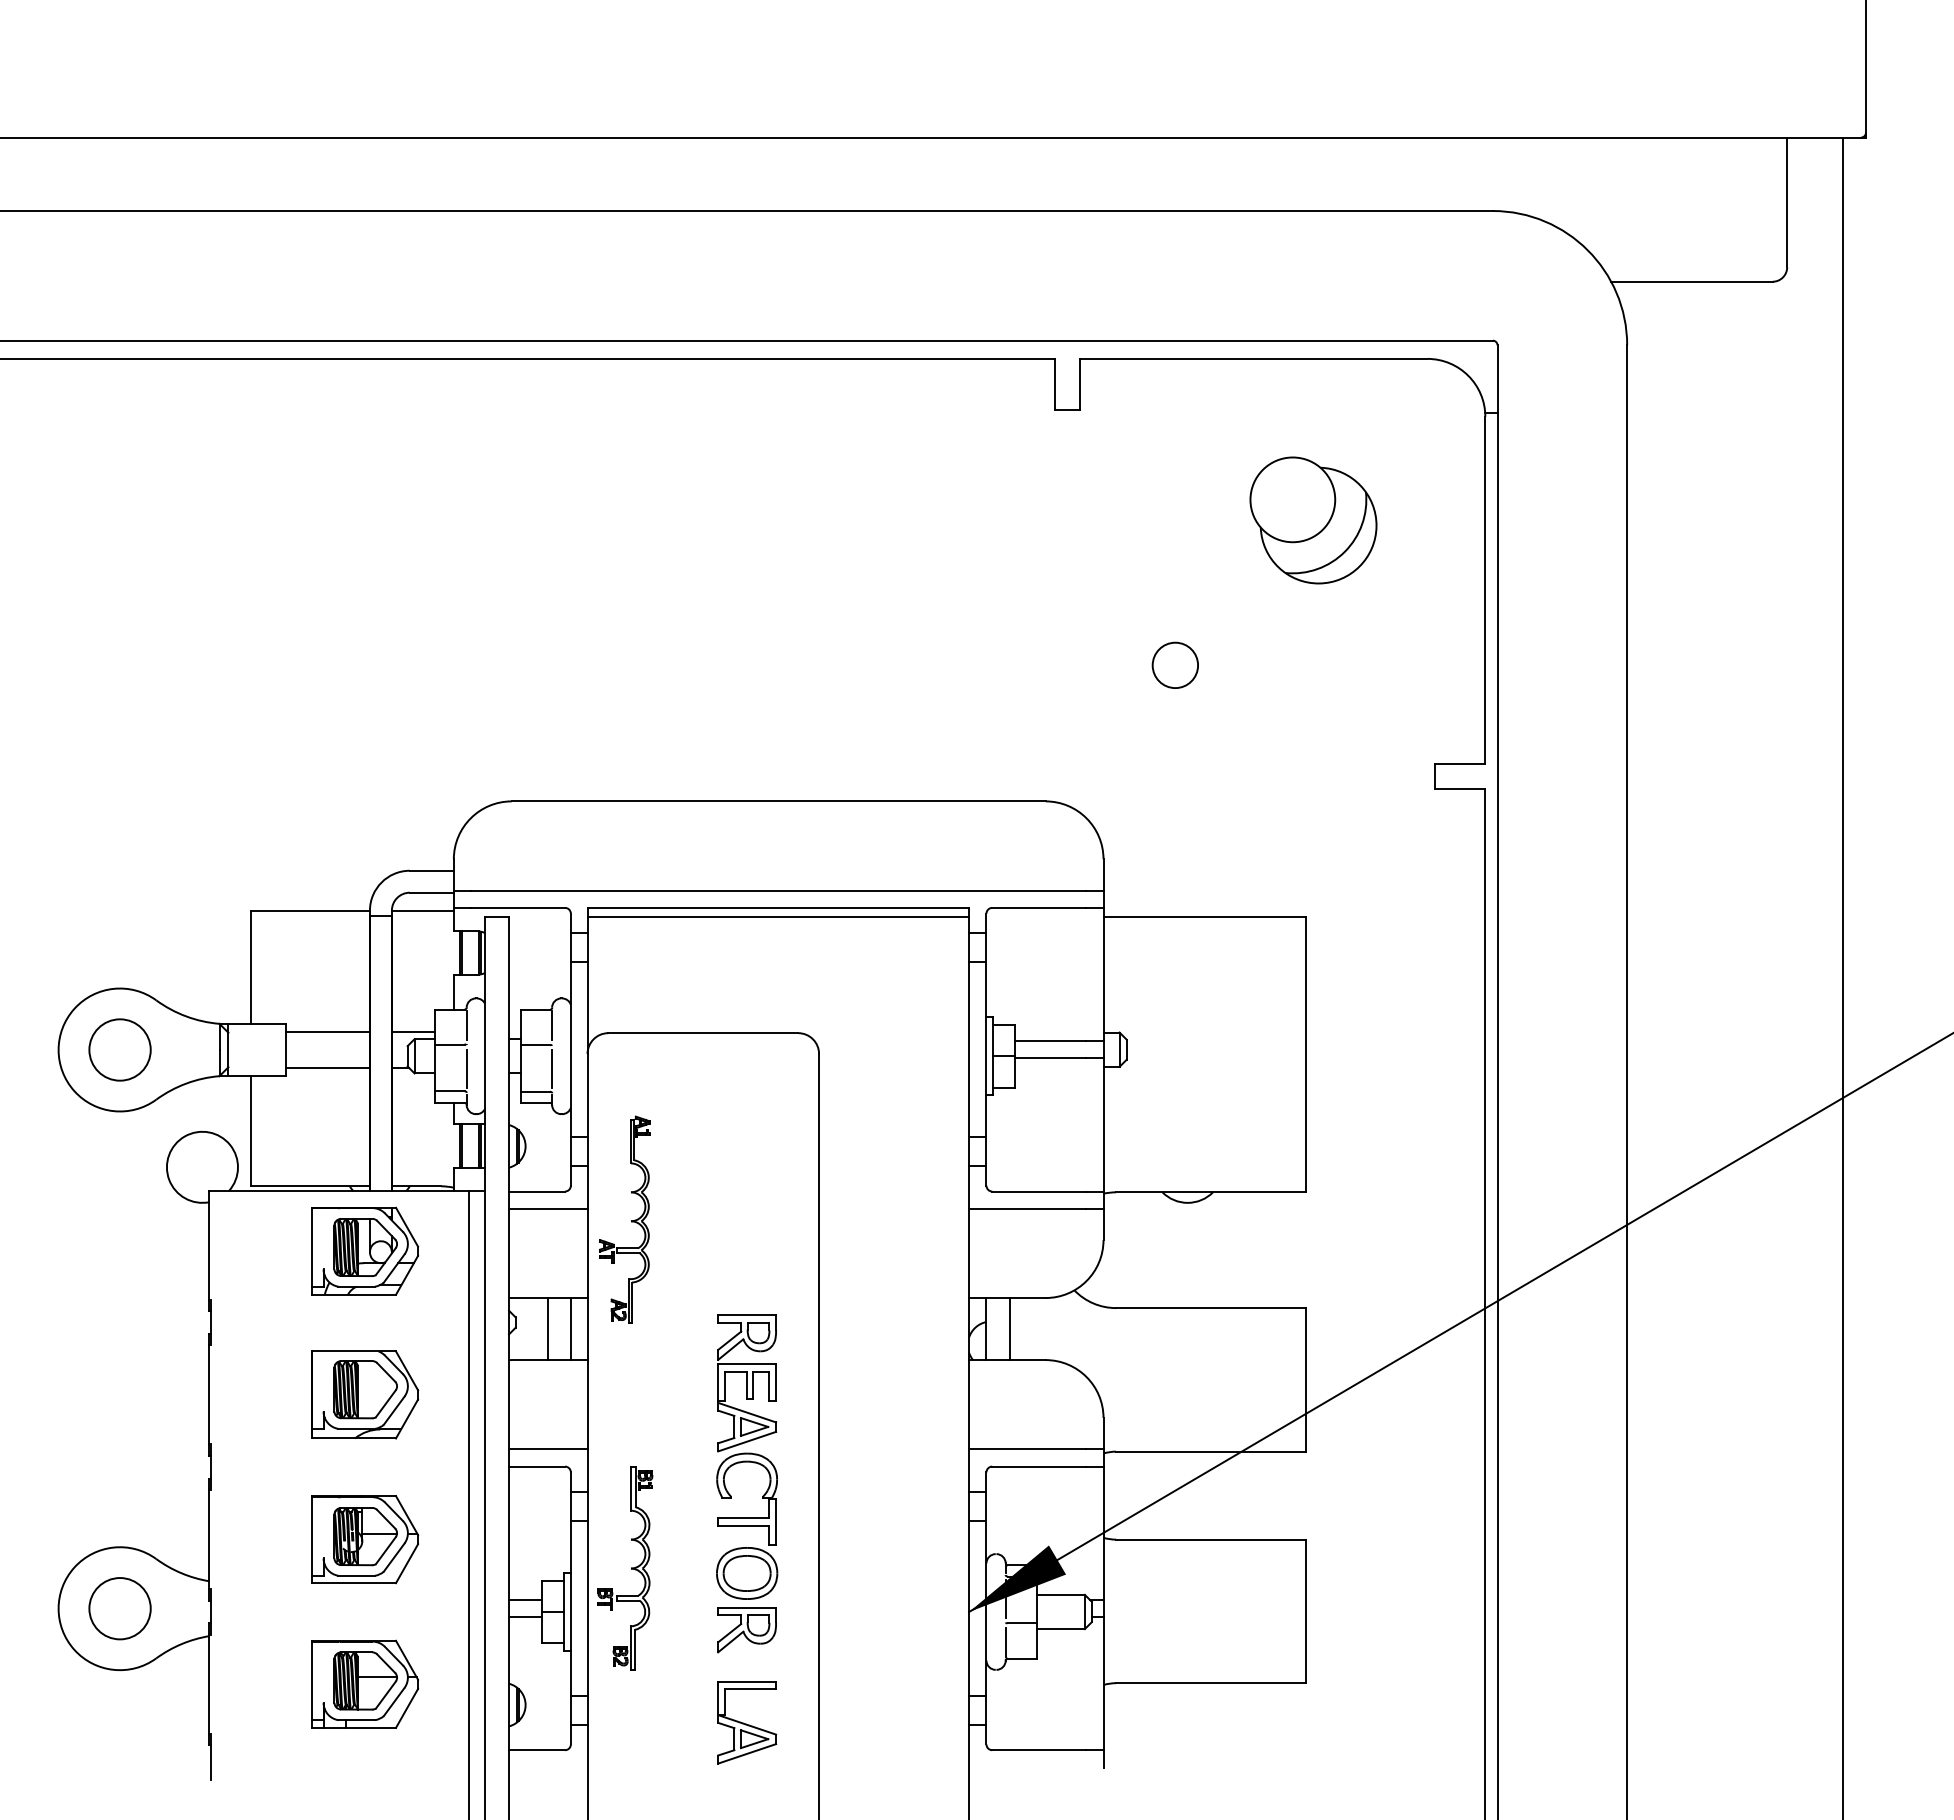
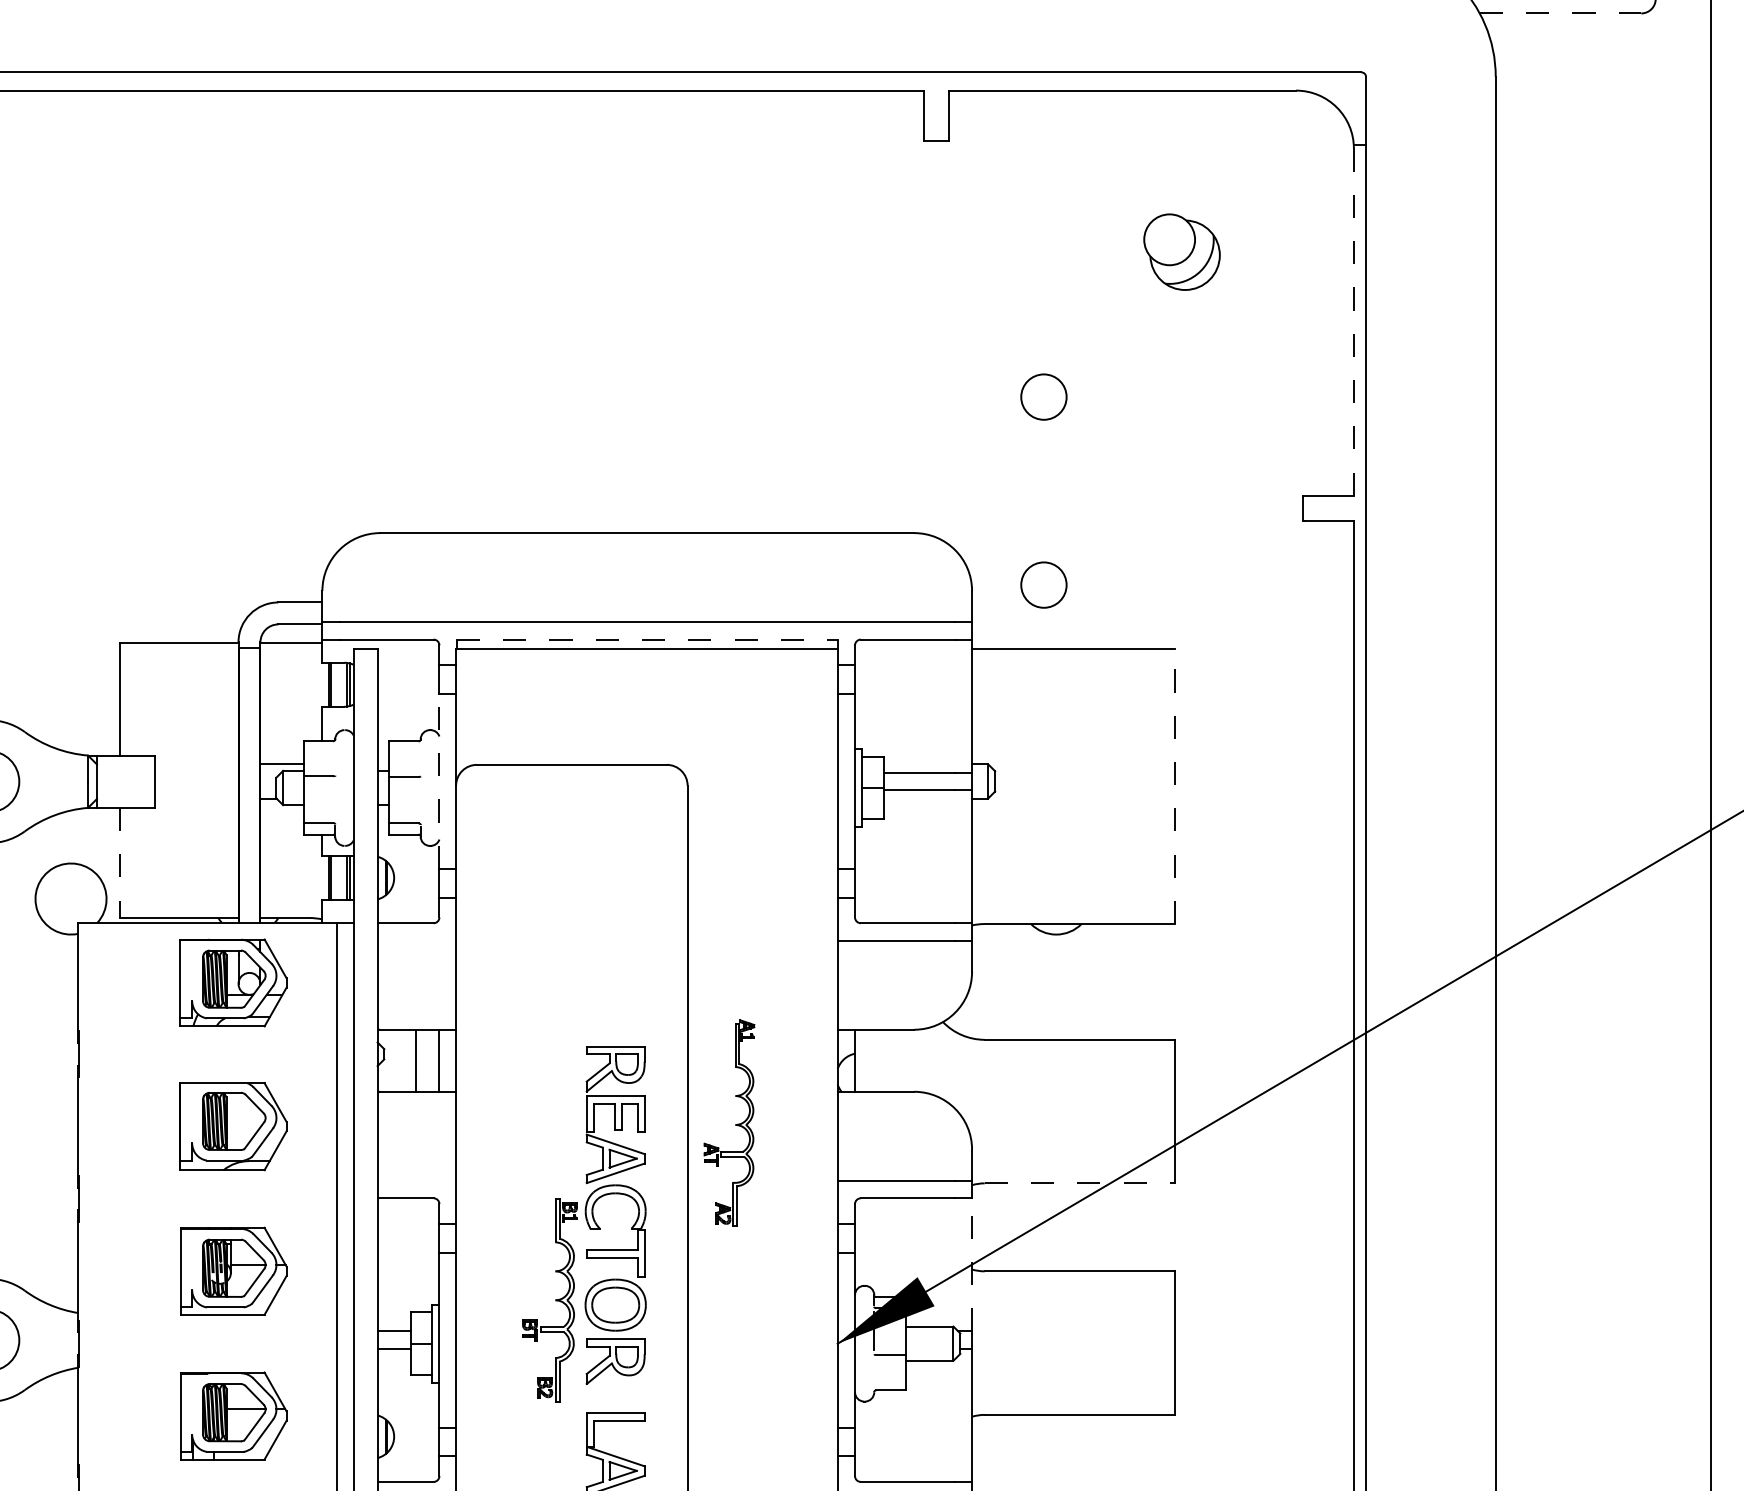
line: (1691, 281) -> (1560, 13), solid -> dashed
part: (1313, 520) -> (1182, 252), size x0.6
line: (1485, 590) -> (1354, 322), solid -> dashed
circle: (1174, 852) -> (1043, 584), added
line: (779, 907) -> (648, 639), solid -> dashed
line: (466, 1025) -> (335, 757), removed
line: (552, 1025) -> (421, 757), removed
line: (327, 1032) -> (196, 764), removed
line: (570, 1049) -> (439, 781), solid -> dashed
line: (1306, 1054) -> (1175, 786), solid -> dashed
line: (327, 1067) -> (196, 799), removed
line: (466, 1068) -> (335, 800), removed
line: (552, 1069) -> (421, 801), removed
line: (251, 1131) -> (120, 863), solid -> dashed
line: (548, 1208) -> (417, 940), removed
part: (631, 1220) -> (736, 1124), moved
line: (1009, 1329) -> (878, 1061), removed
line: (548, 1449) -> (417, 1181), removed
line: (1211, 1451) -> (1080, 1183), solid -> dashed
line: (1103, 1533) -> (972, 1265), solid -> dashed
part: (625, 1568) -> (550, 1300), moved
line: (1005, 1642) -> (874, 1374), removed

